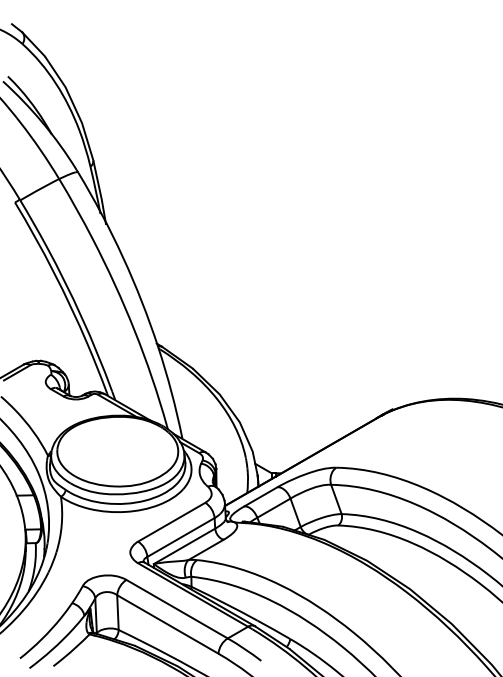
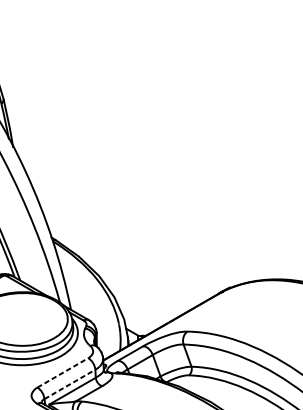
line: (171, 522) -> (62, 373), solid -> dashed
line: (180, 537) -> (69, 384), solid -> dashed

